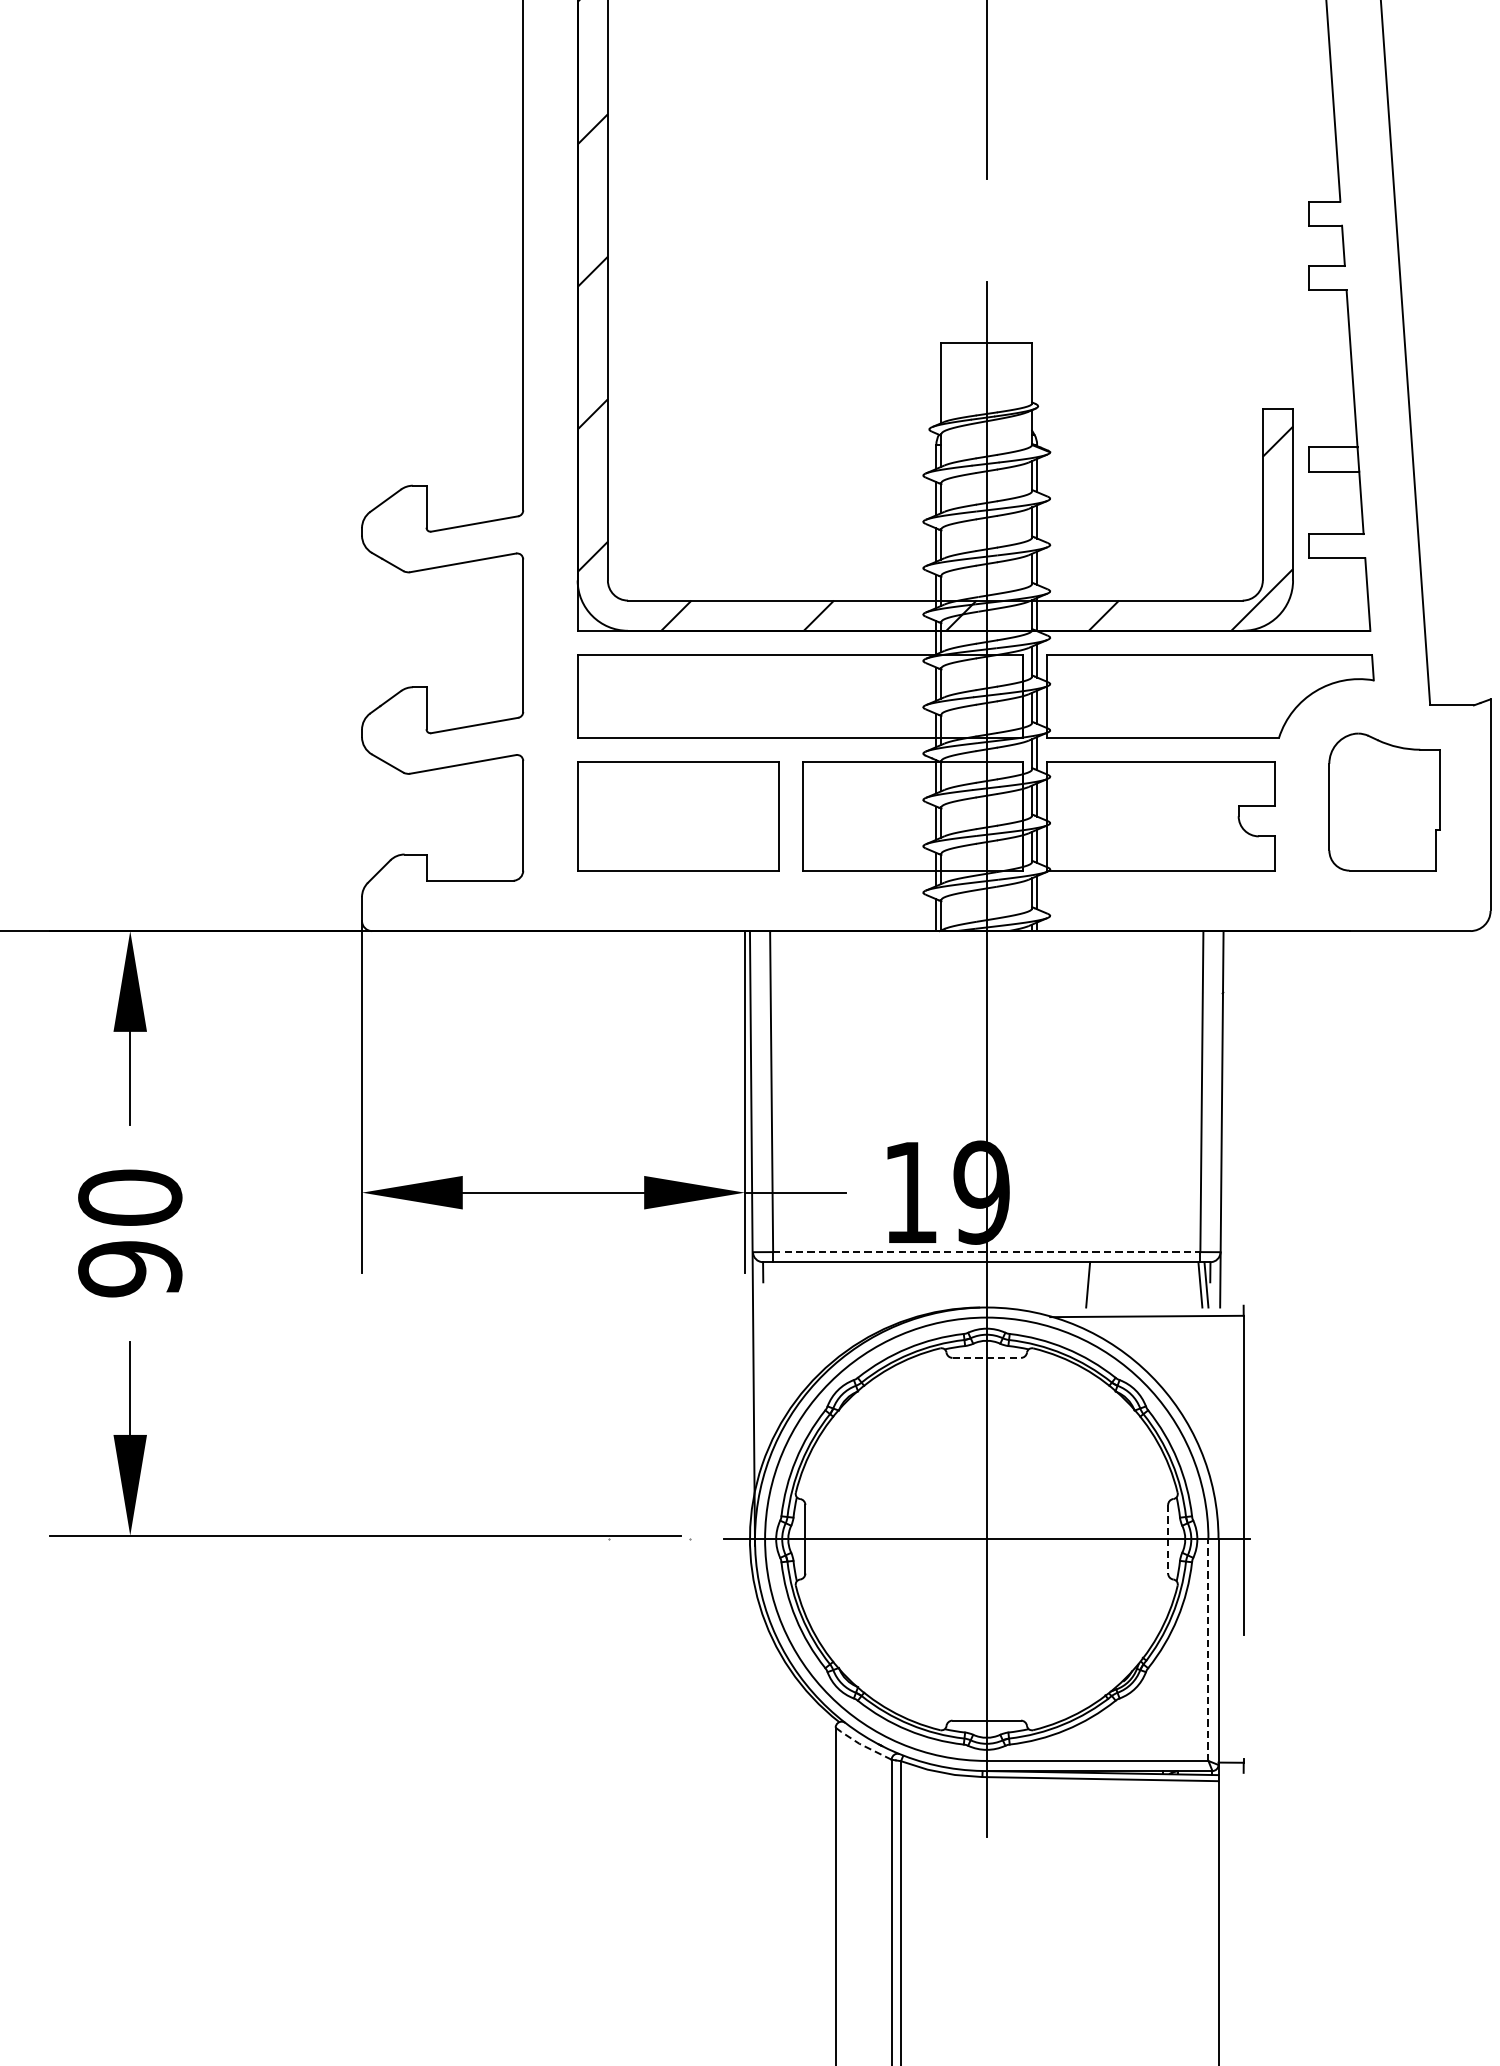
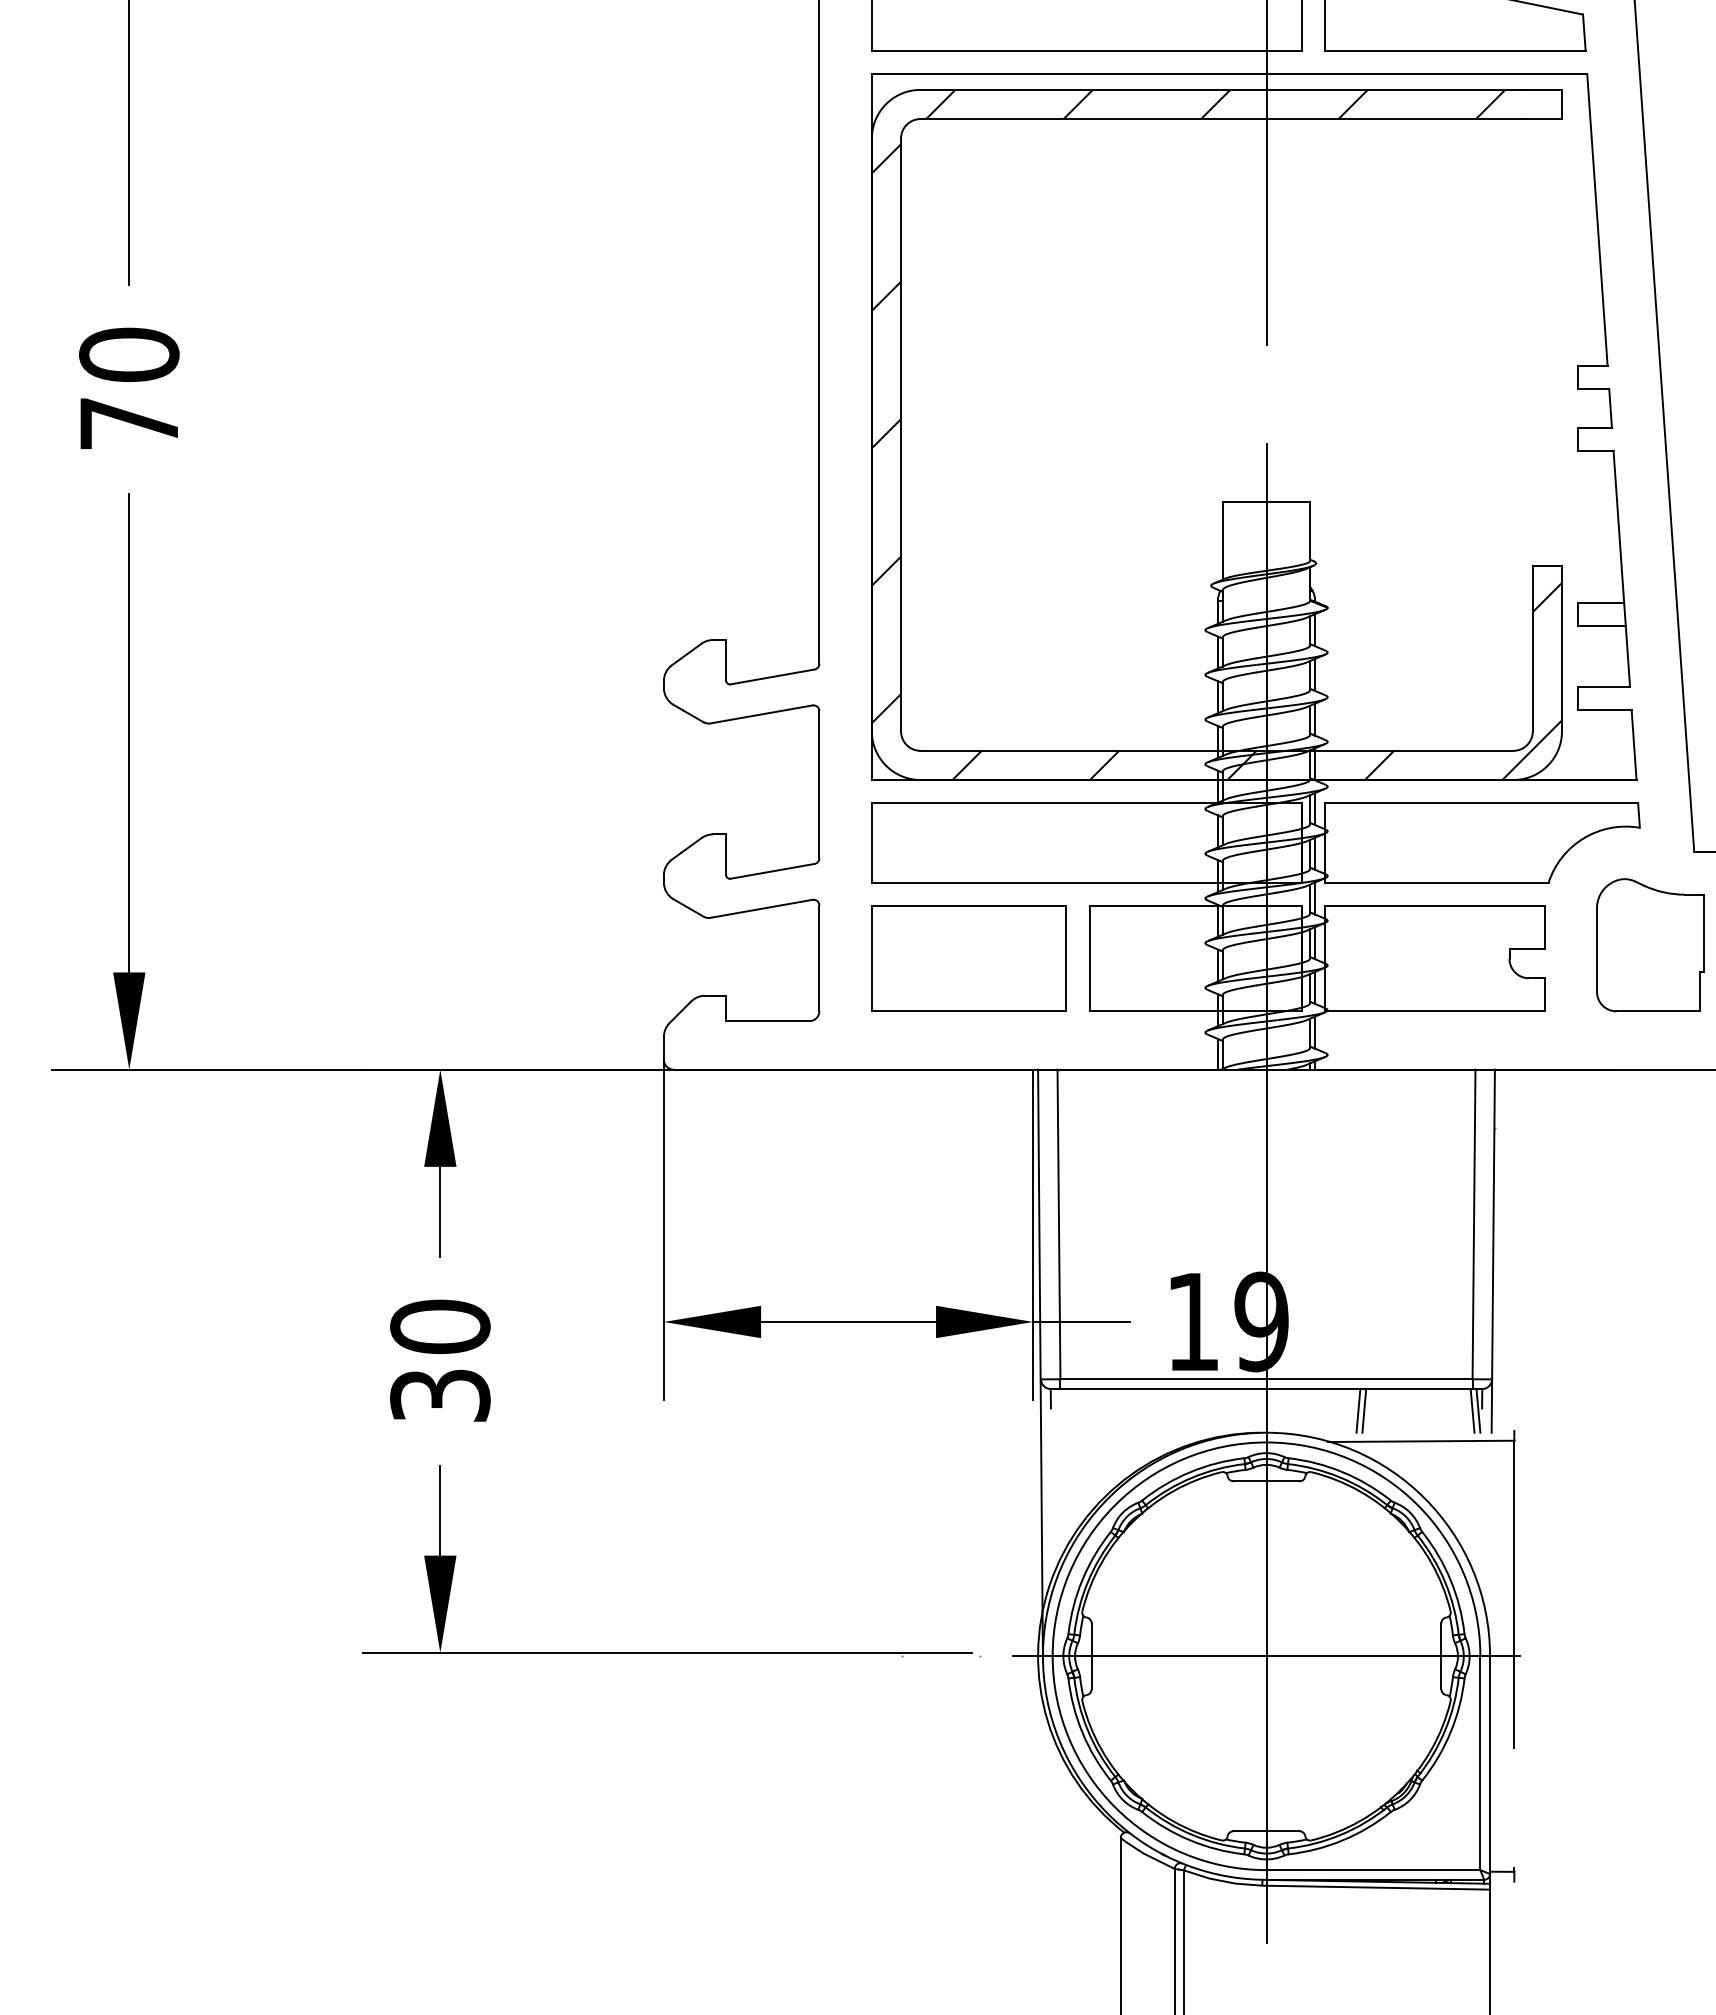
line: (987, 1252) -> (1267, 1379), dashed -> solid
text: (130, 1268) -> (440, 1395), 90 -> 30
line: (1082, 1284) -> (1358, 1410), added
line: (987, 1358) -> (1267, 1481), dashed -> solid
line: (1168, 1539) -> (1441, 1656), dashed -> solid
line: (1208, 1650) -> (1480, 1763), dashed -> solid
line: (861, 1744) -> (1145, 1854), dashed -> solid

